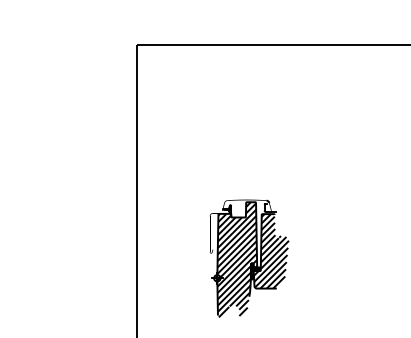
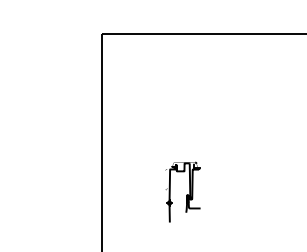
part: (249, 258) -> (186, 192), size x0.7

